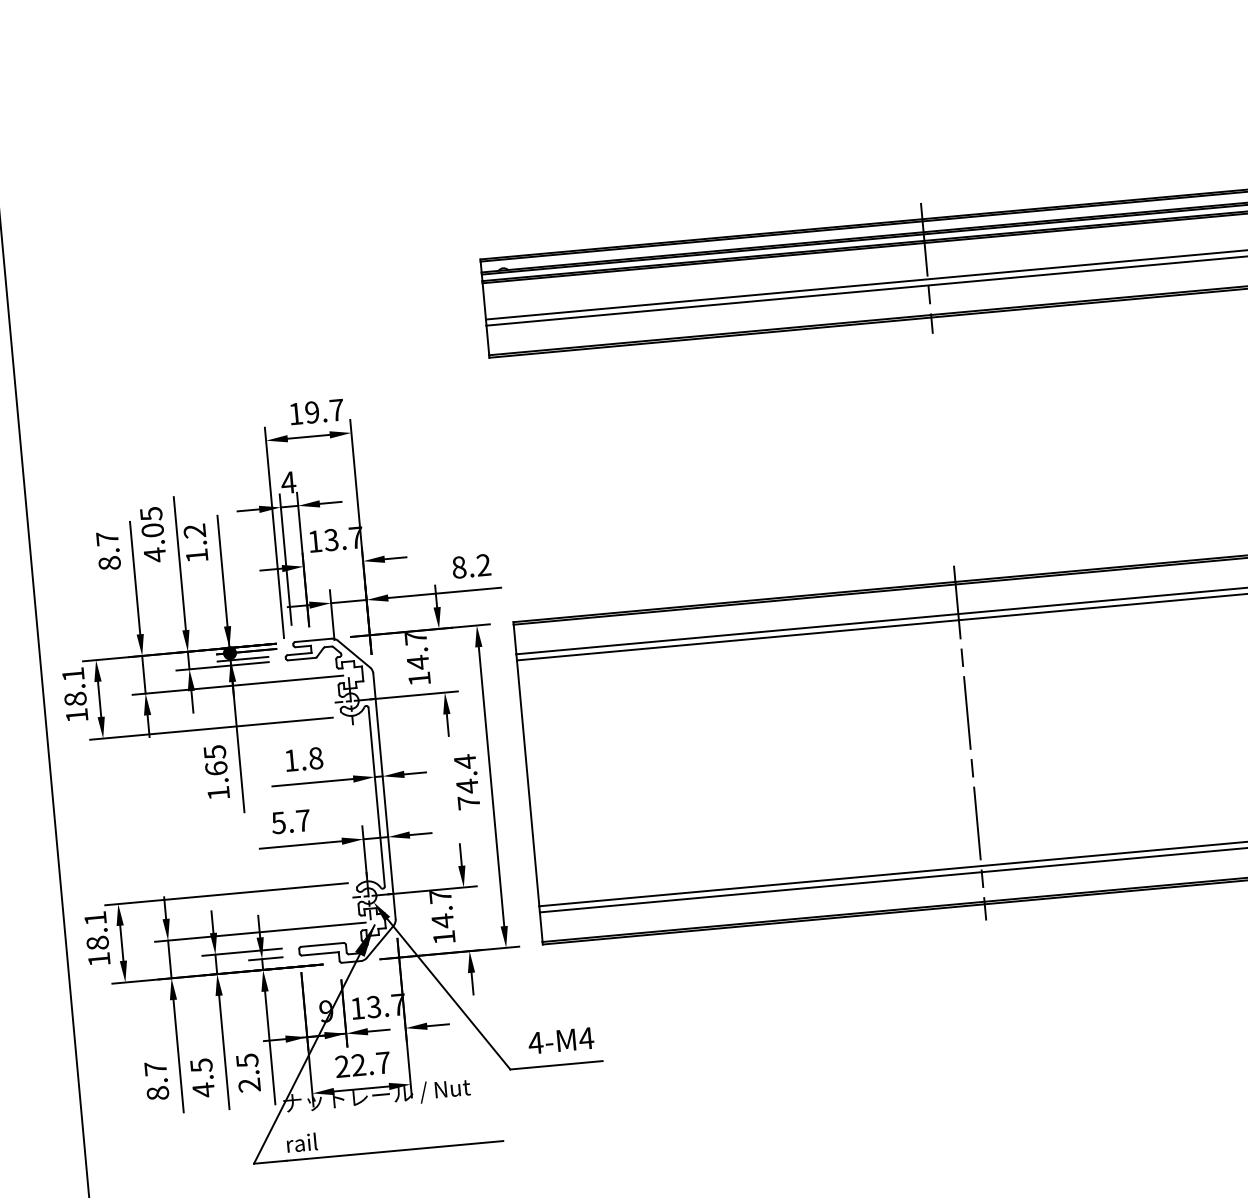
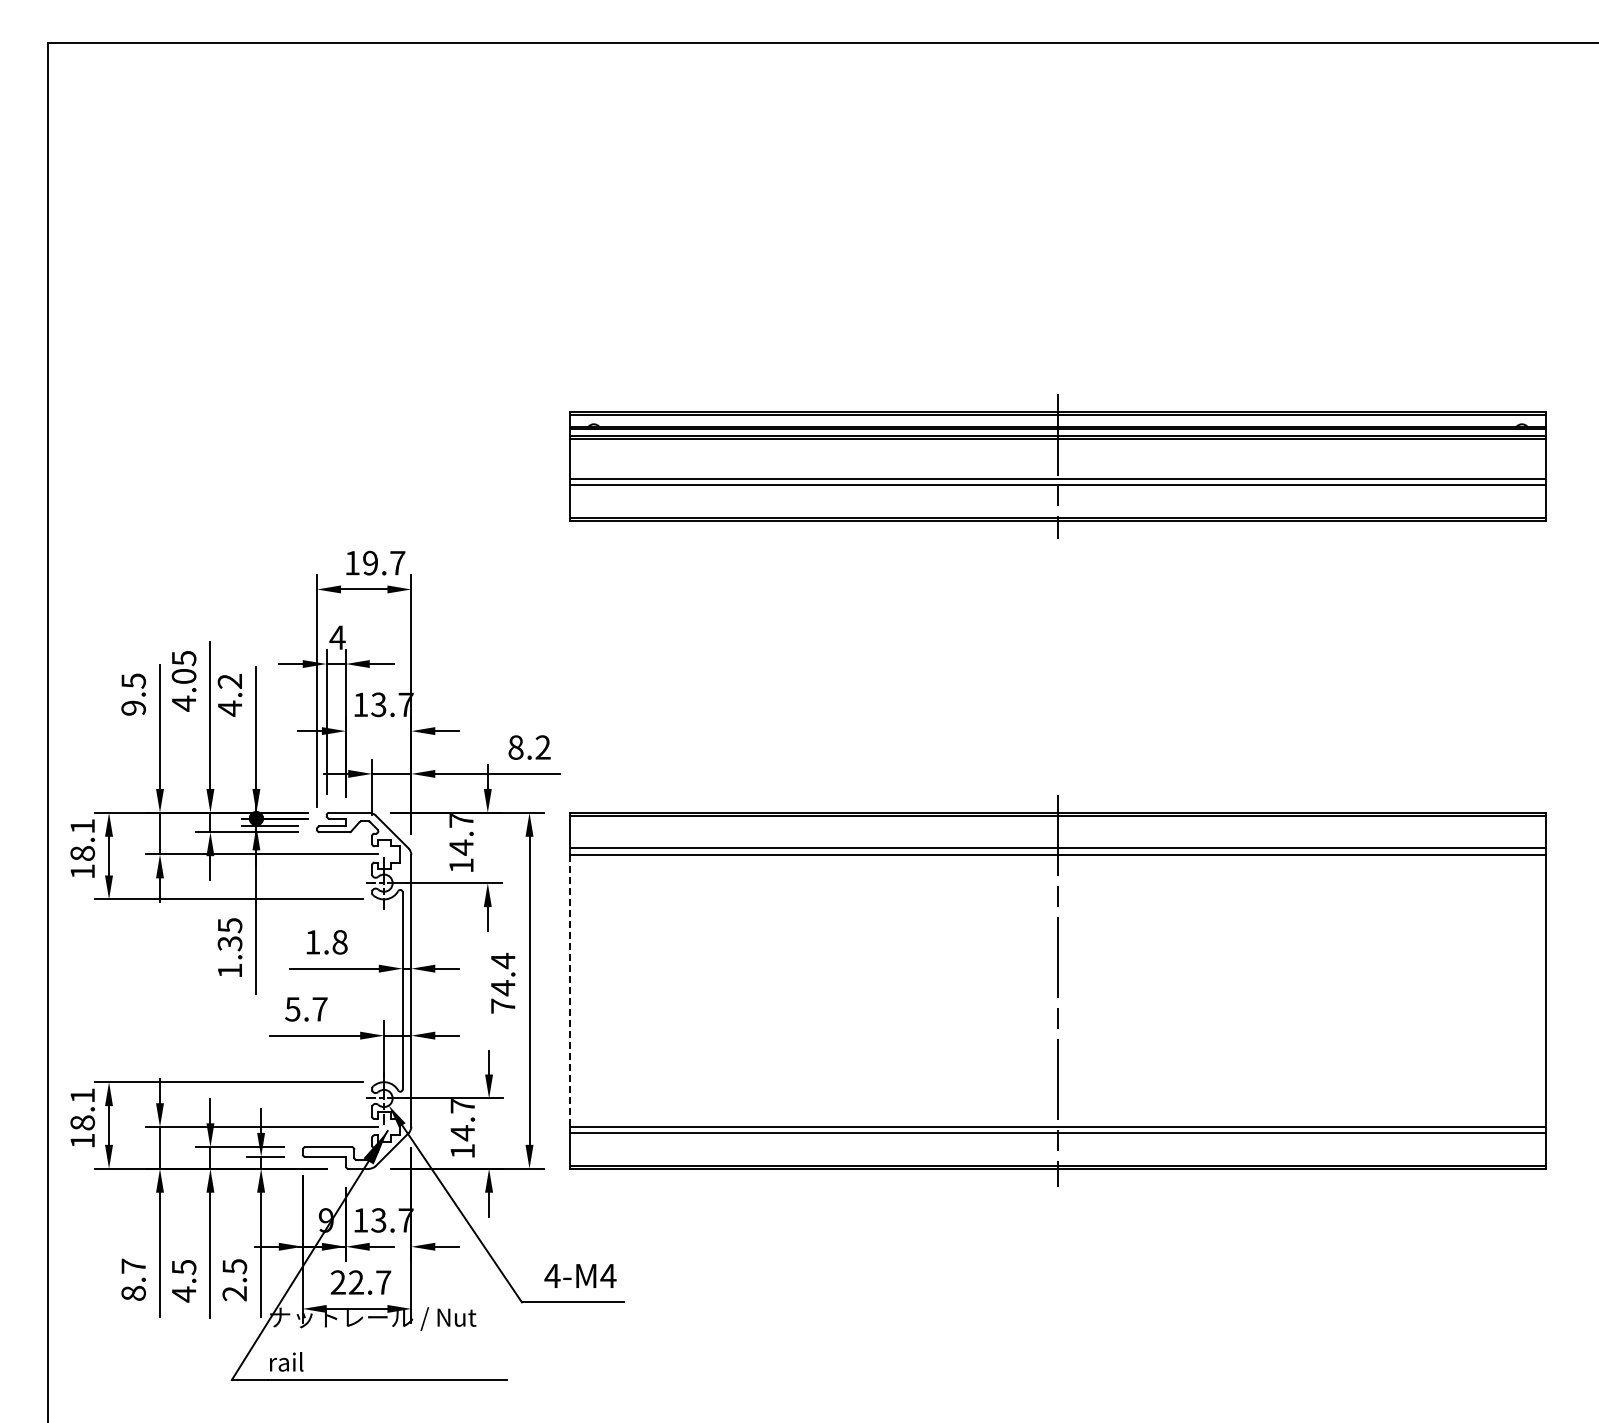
text: (108, 550) -> (133, 694), 8.7 -> 9.5
text: (196, 555) -> (229, 708), 1.2 -> 4.2
text: (215, 768) -> (229, 943), 1.65 -> 1.35
line: (527, 783) -> (569, 990), solid -> dashed

